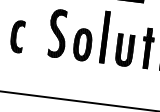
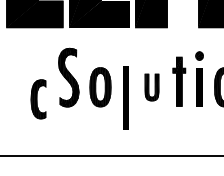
part: (17, 36) -> (38, 99), moved
part: (104, 36) -> (125, 97), moved
part: (124, 50) -> (151, 87), size x0.7

